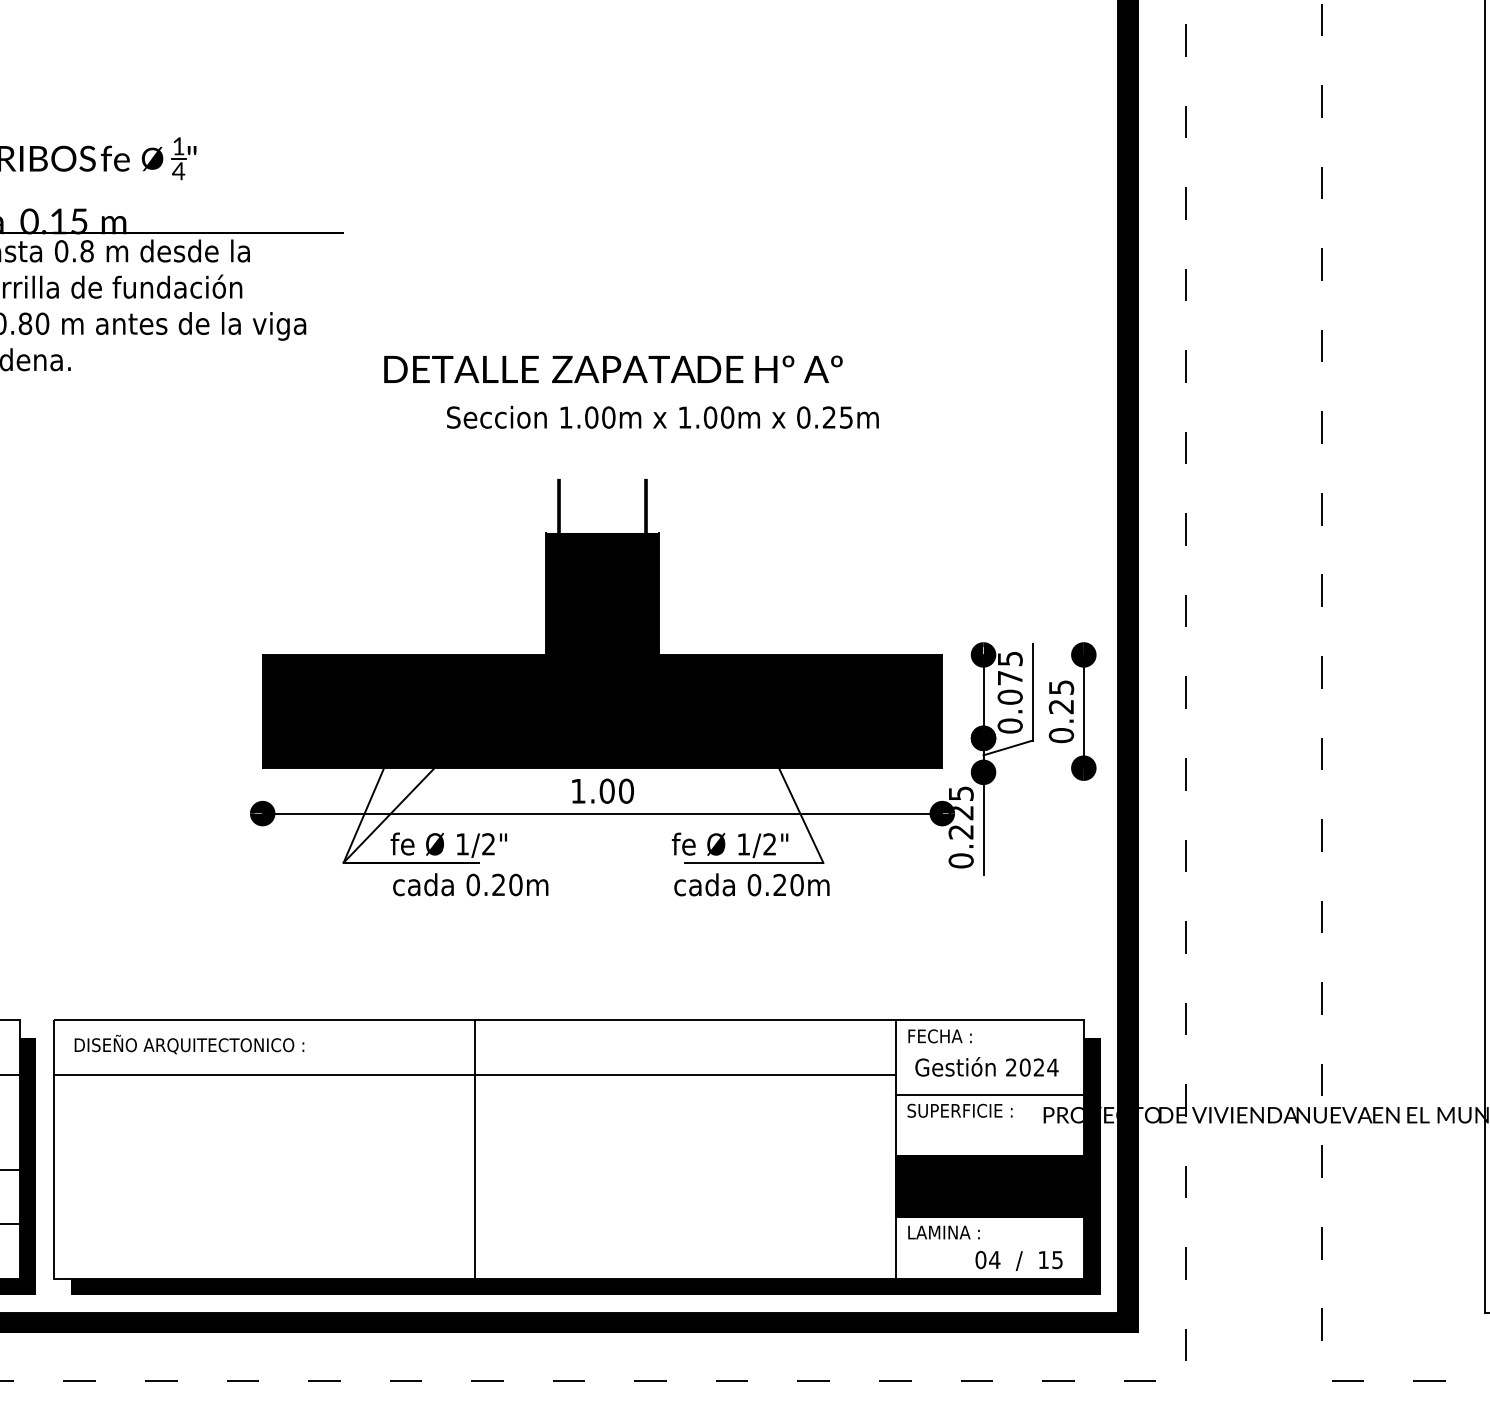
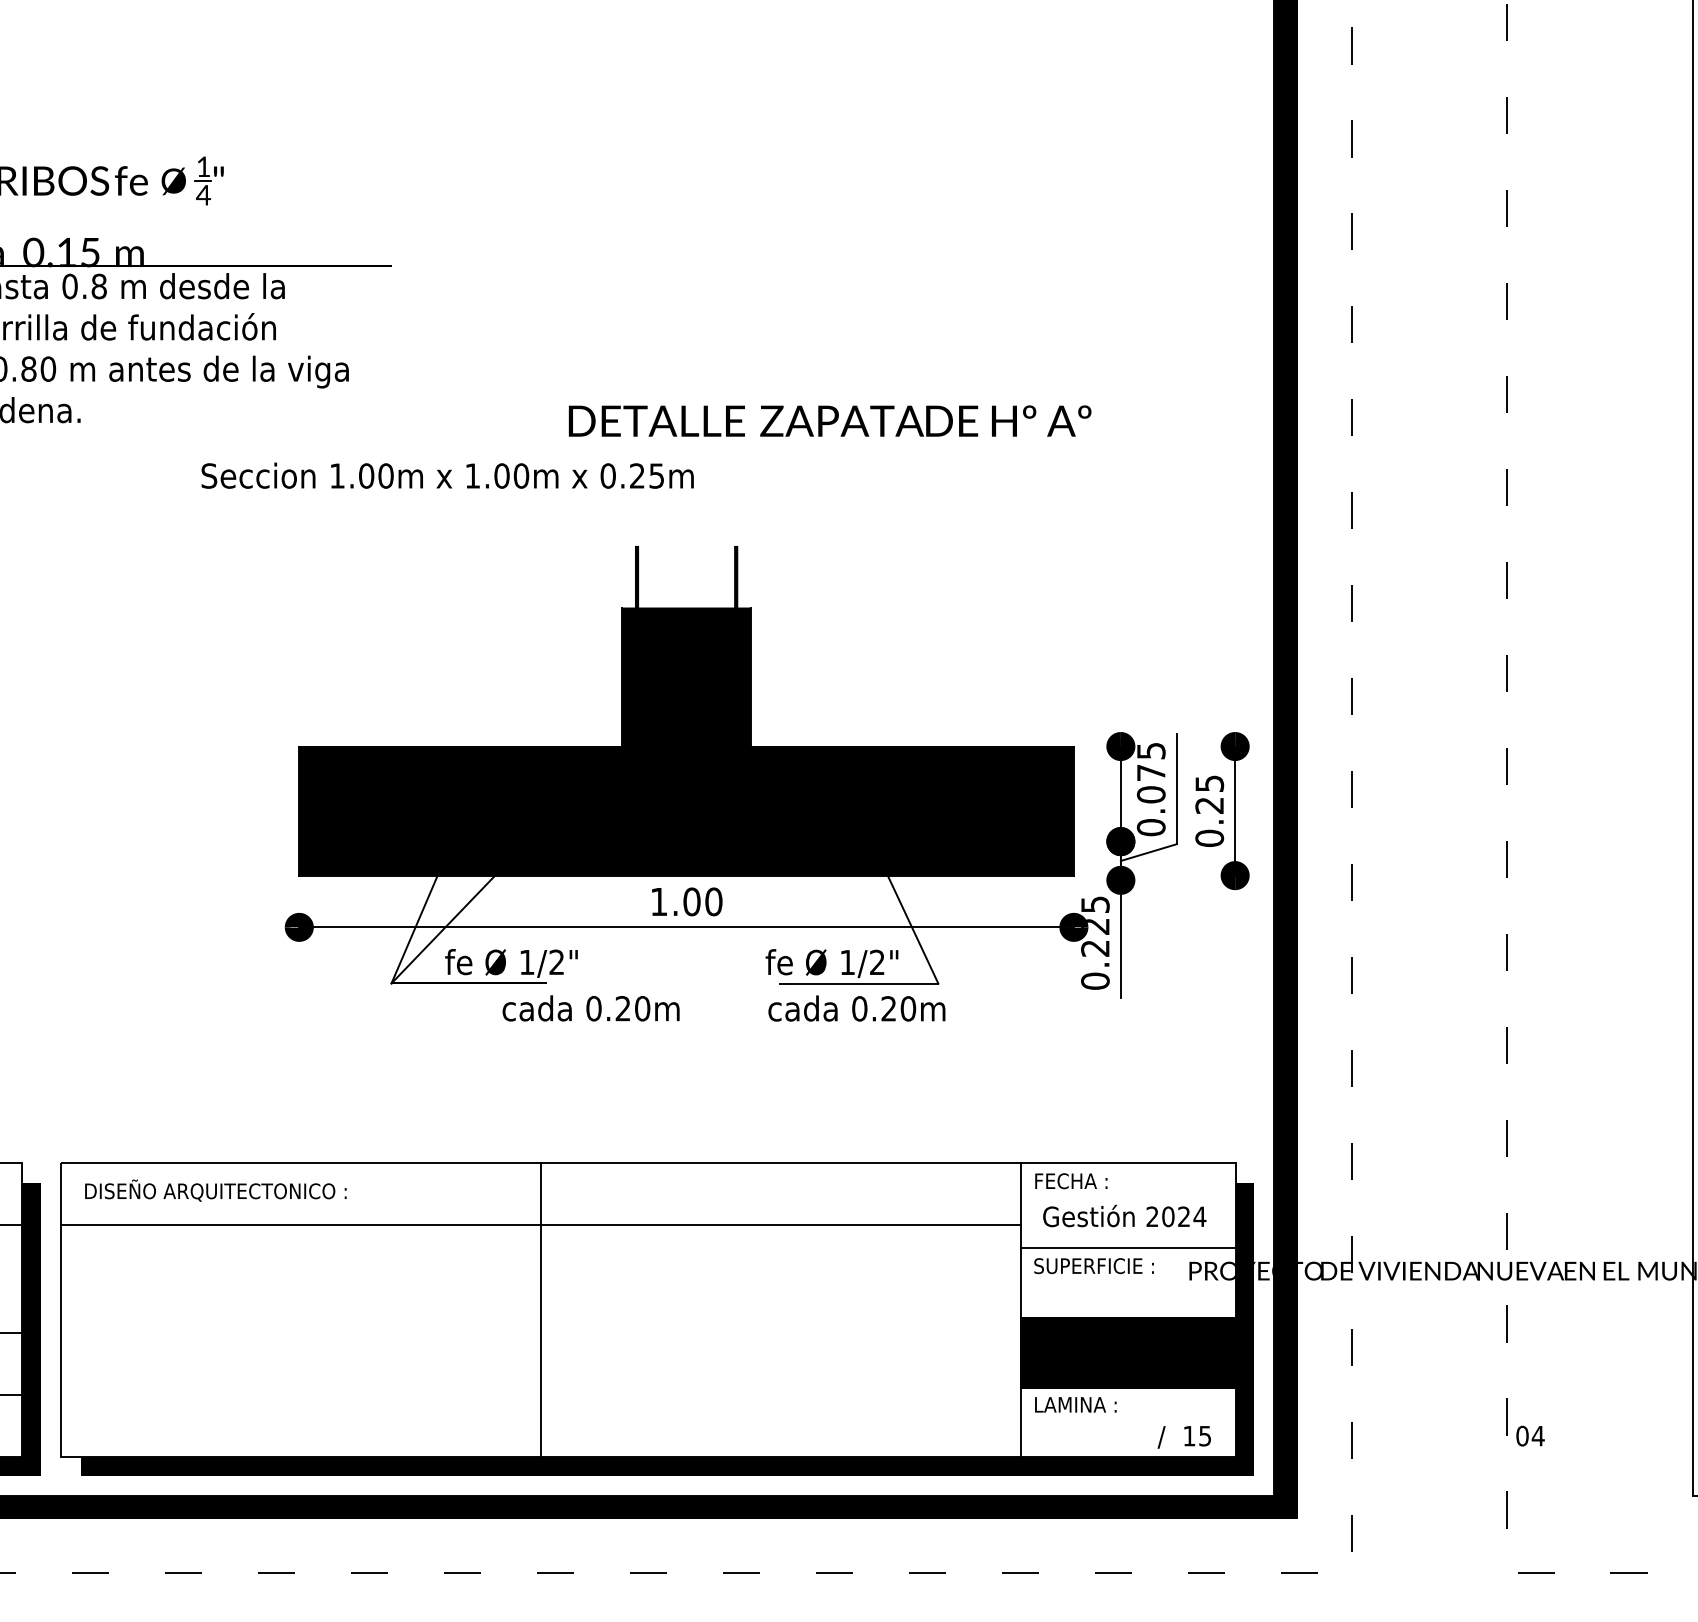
text: (613, 368) -> (830, 420), moved
text: (662, 416) -> (447, 474), moved
text: (470, 884) -> (590, 1008), moved
text: (987, 1260) -> (1529, 1436), moved

